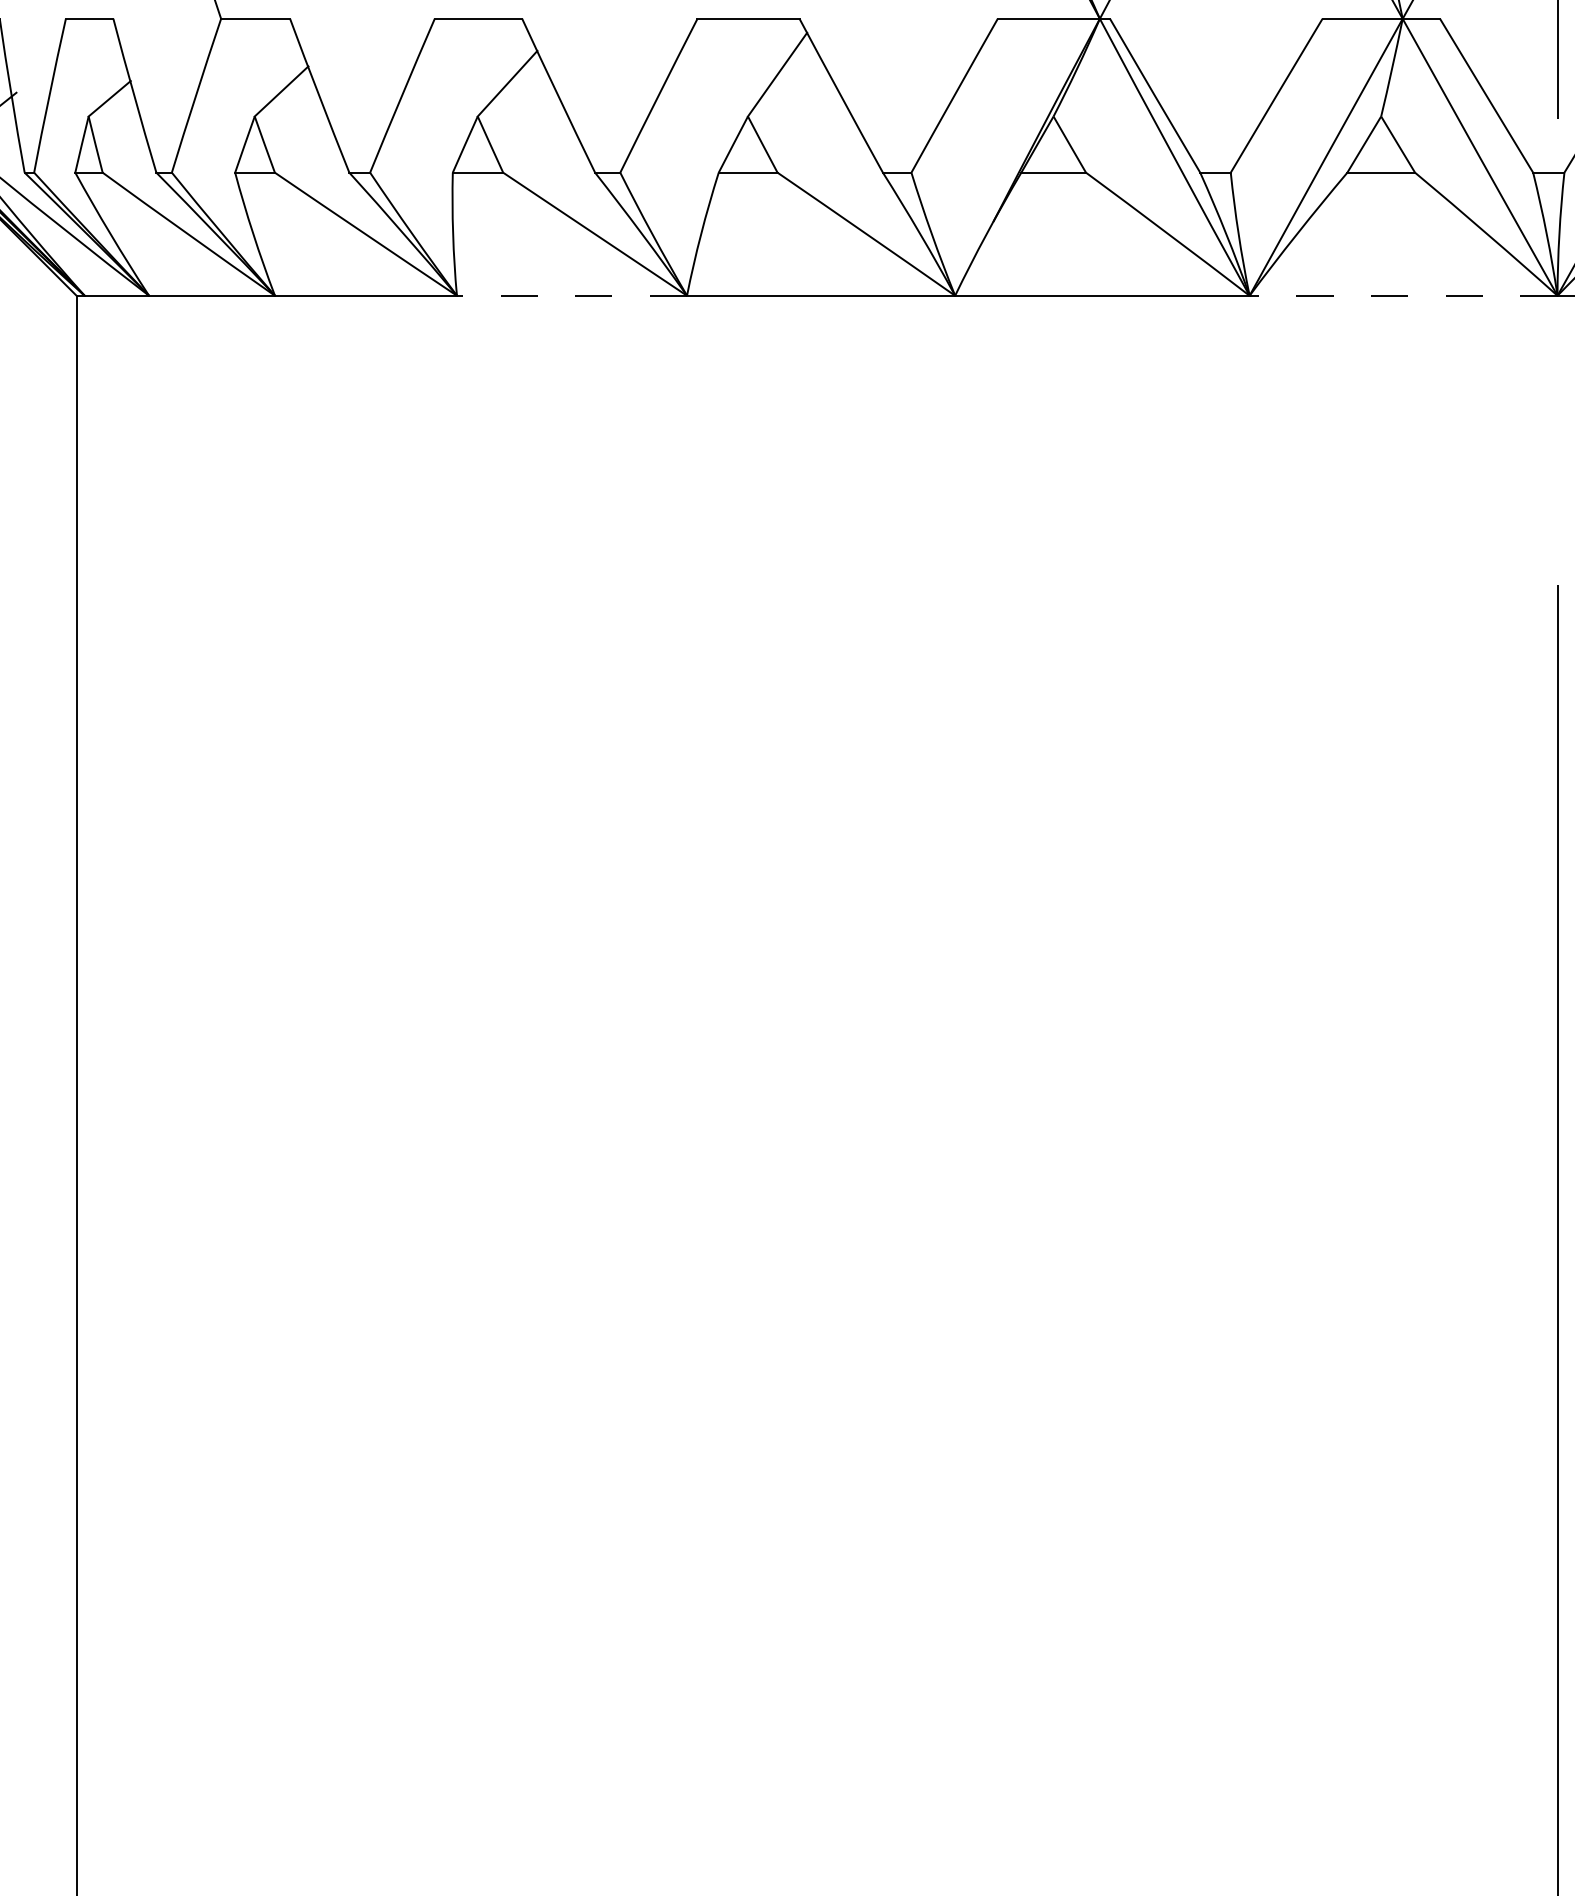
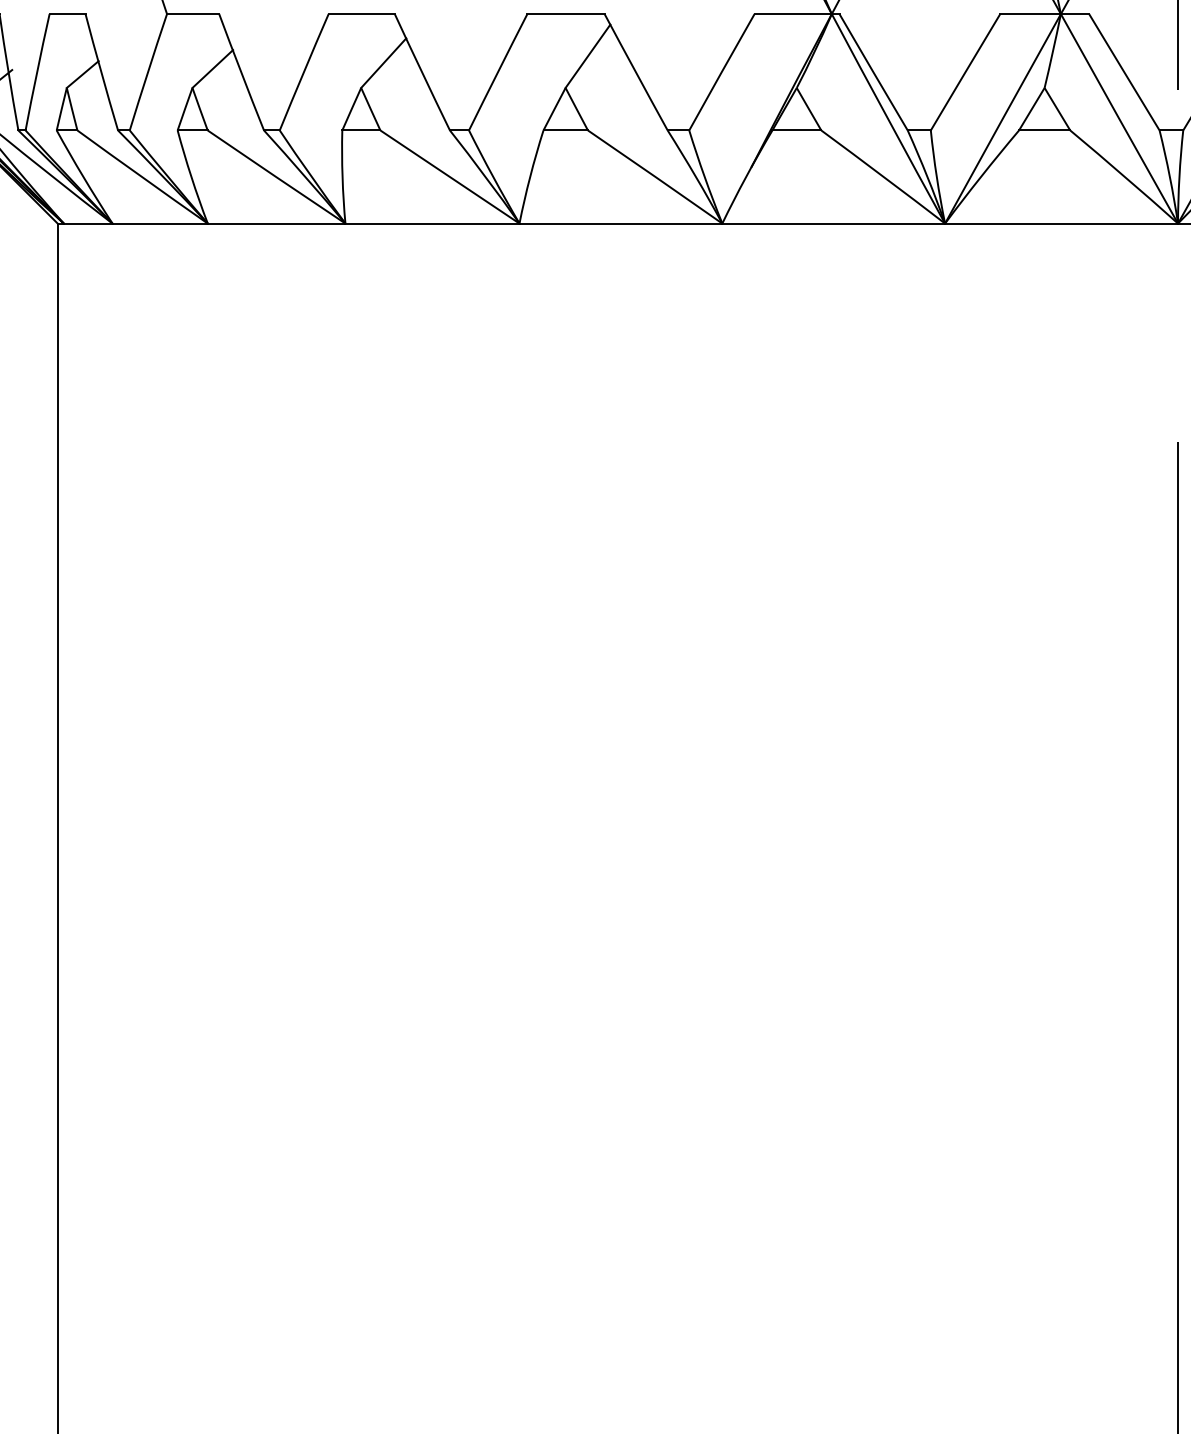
line: (571, 295) -> (432, 223), dashed -> solid
line: (1403, 295) -> (1061, 223), dashed -> solid

